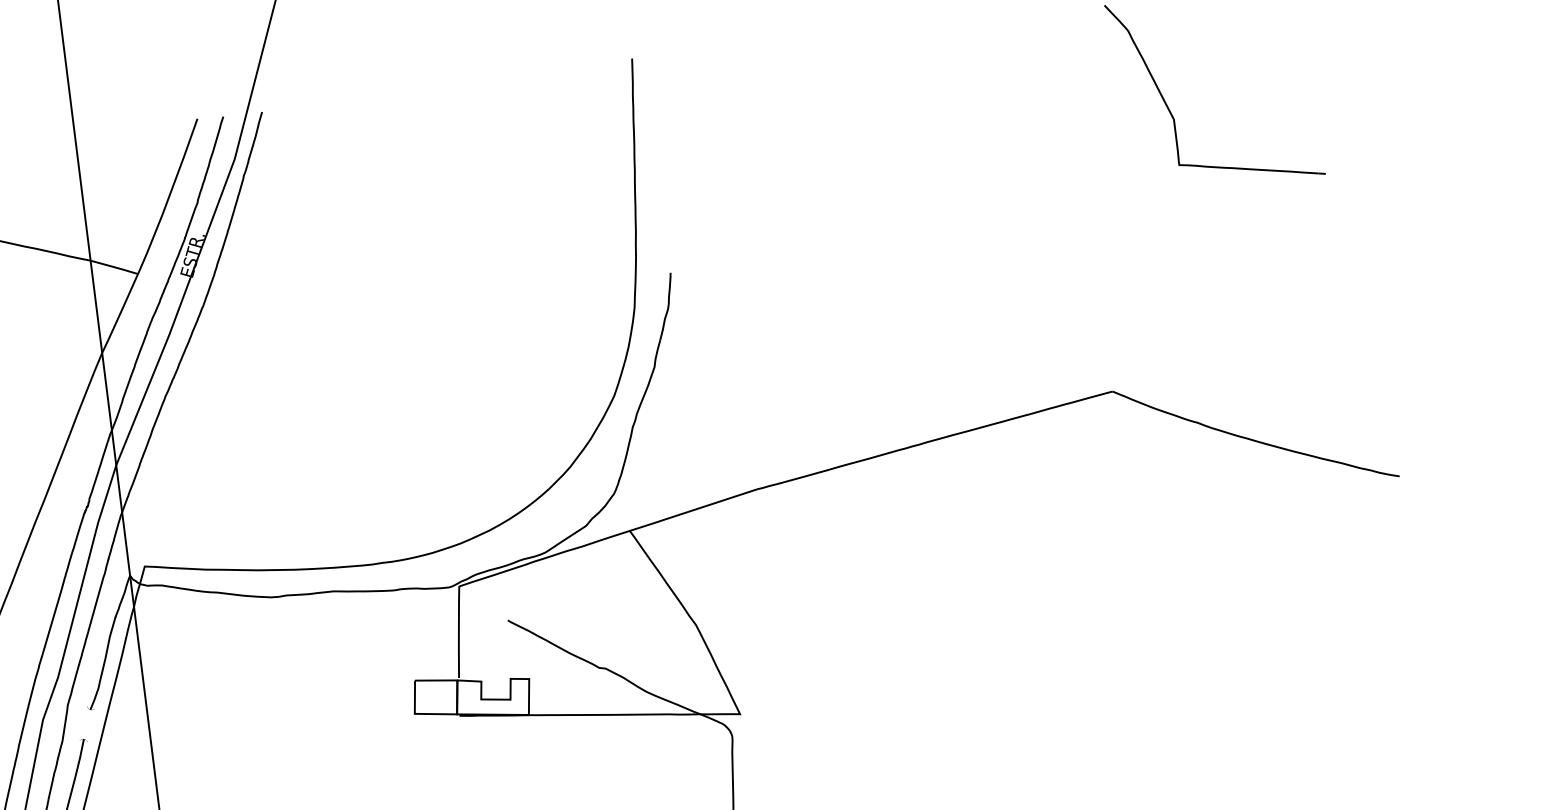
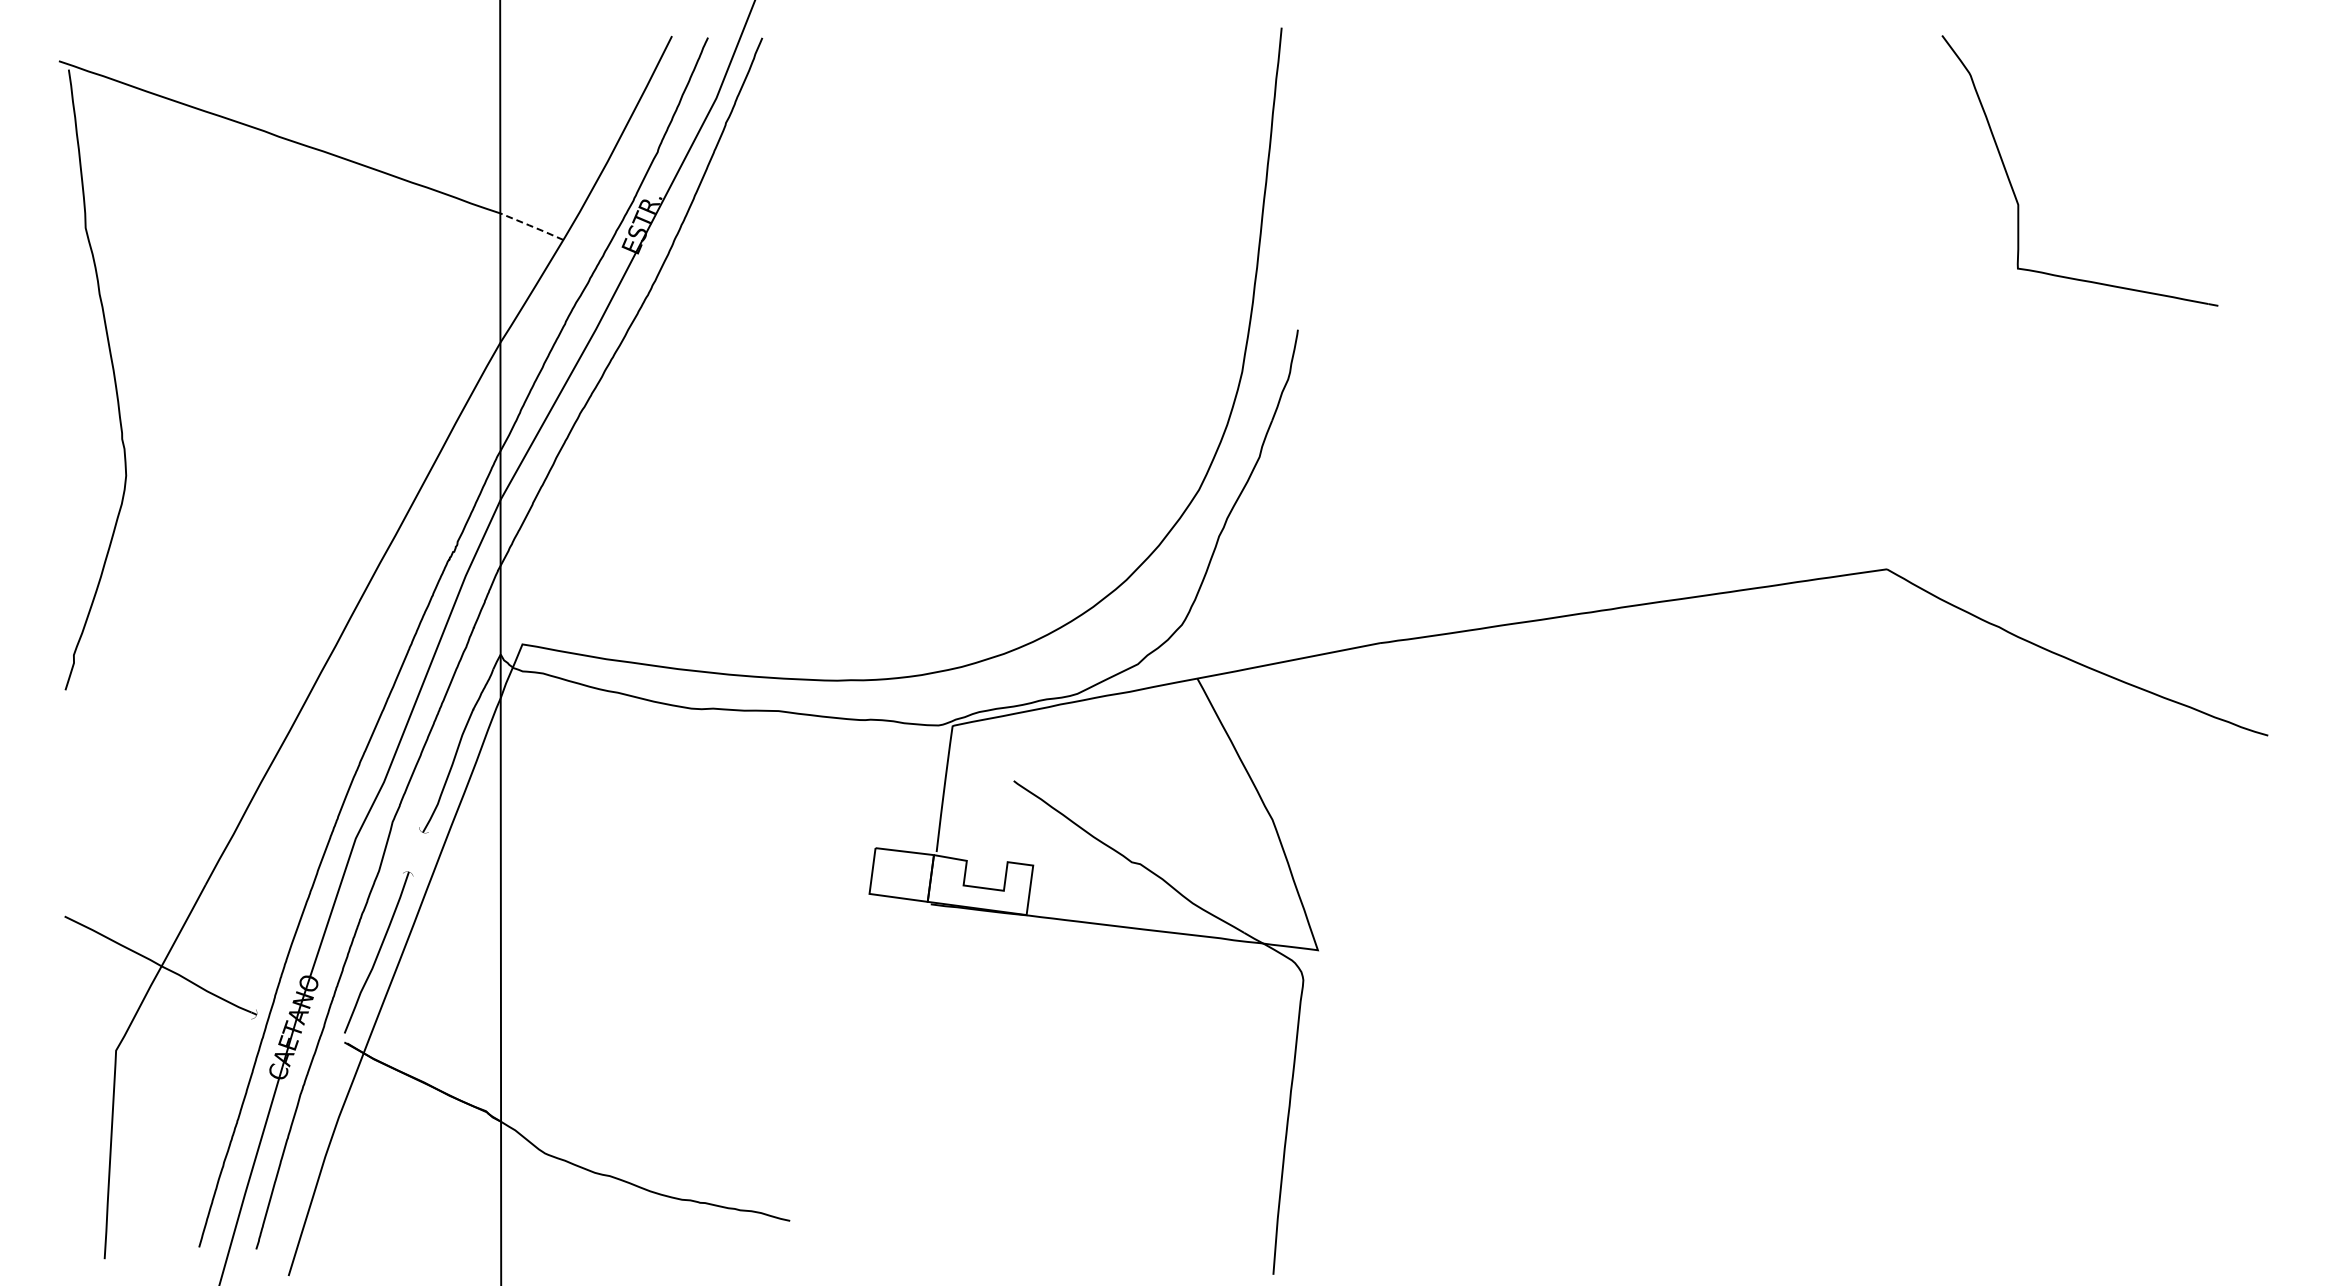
line: (114, 267) -> (531, 226), solid -> dashed

